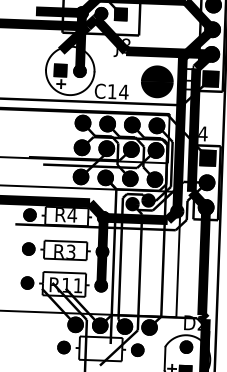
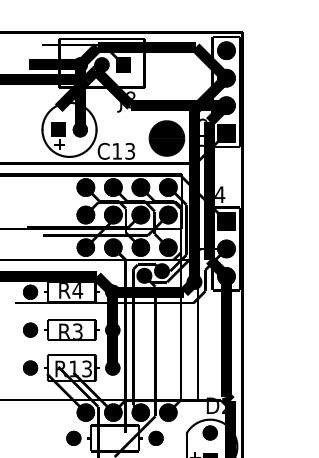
text: (190, 66) -> (203, 120), J11 -> J13
text: (123, 91) -> (129, 150), C14 -> C13
text: (77, 285) -> (86, 368), R11 -> R13

